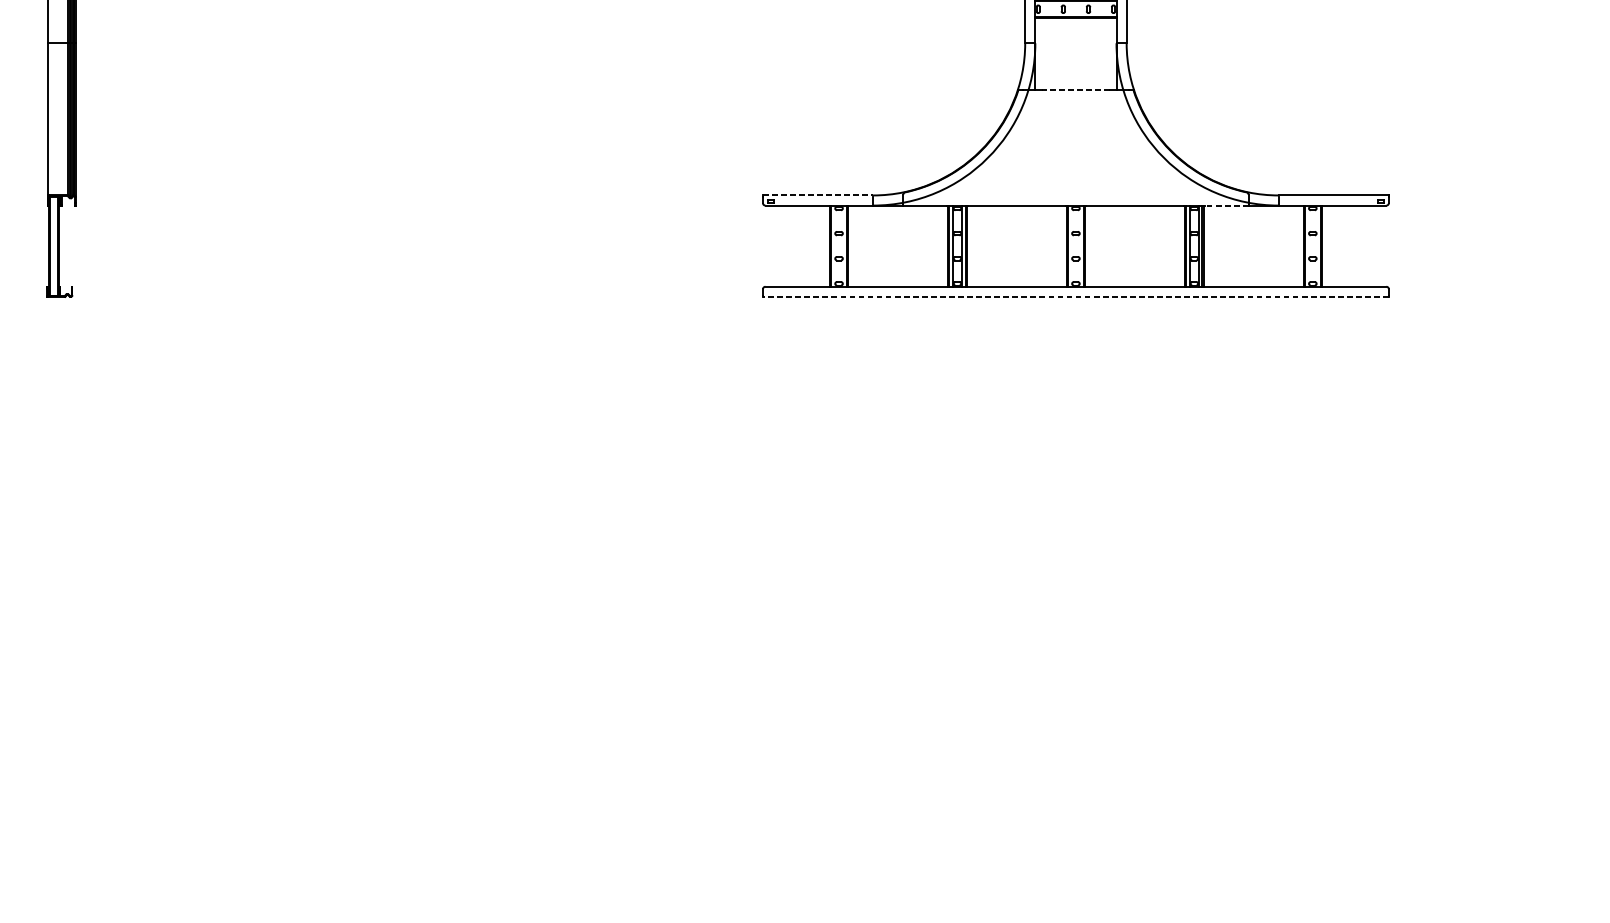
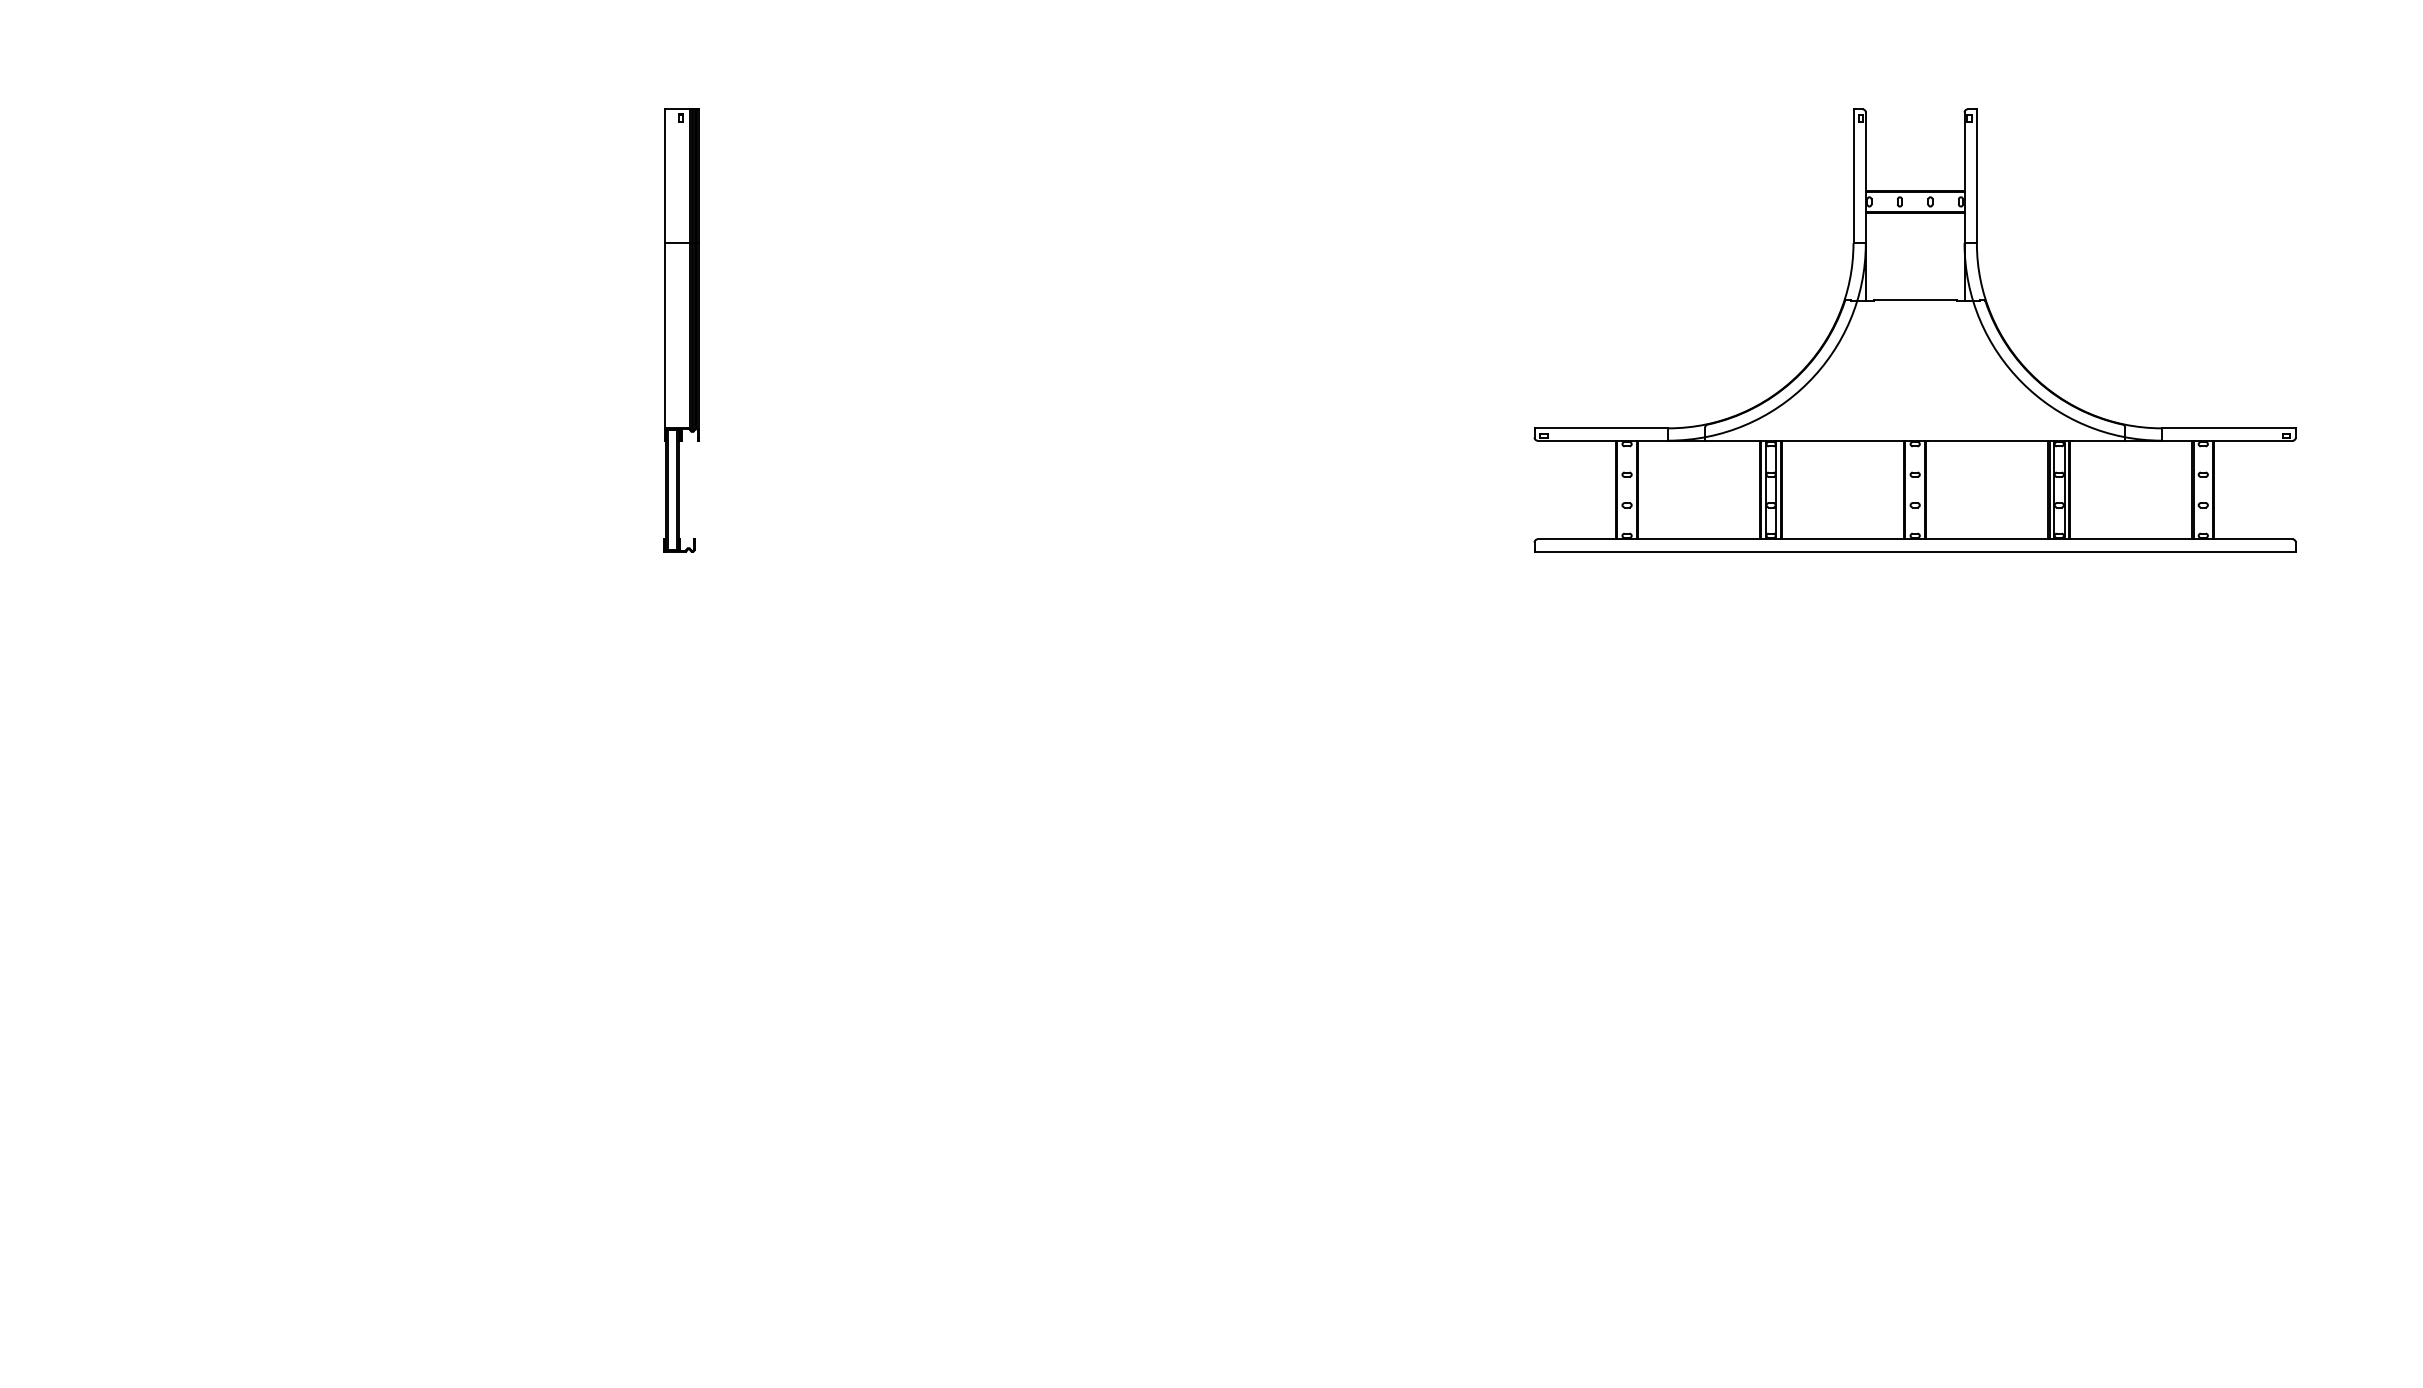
line: (1076, 89) -> (1915, 299), dashed -> solid
line: (818, 195) -> (1601, 428), dashed -> solid
line: (1226, 206) -> (2098, 441), dashed -> solid
line: (1076, 296) -> (1915, 551), dashed -> solid

